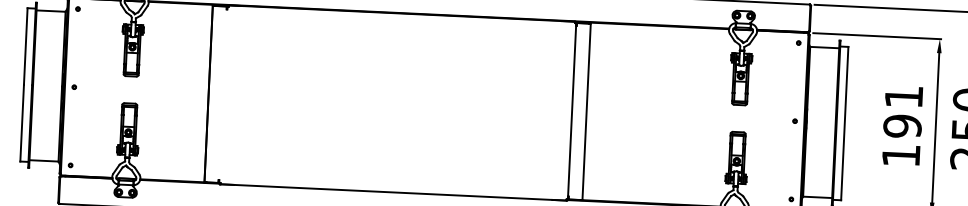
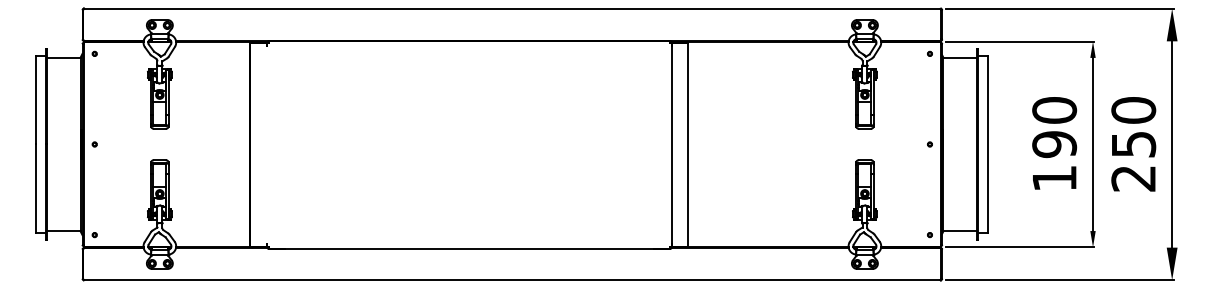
text: (903, 96) -> (1054, 110), 191 -> 190

